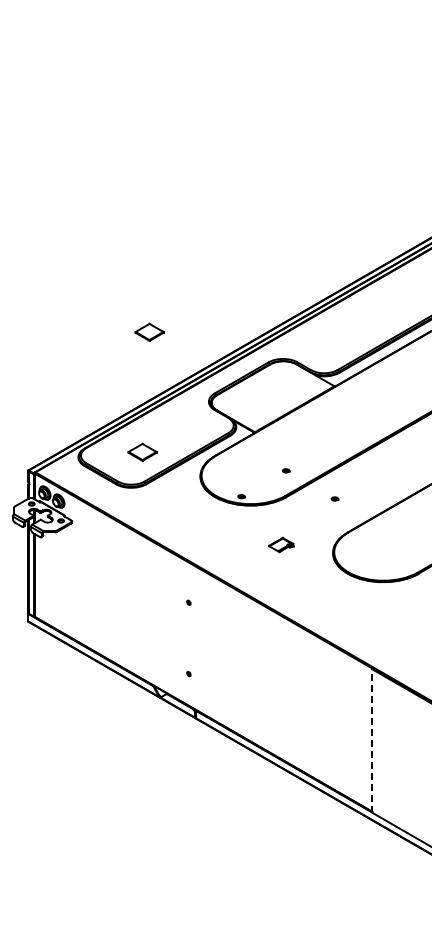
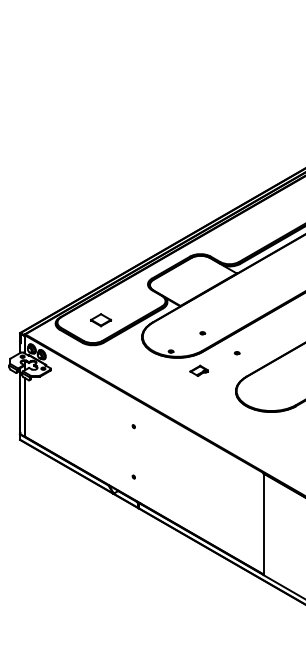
part: (149, 331) -> (105, 234), removed
part: (280, 544) -> (198, 370), moved
line: (372, 740) -> (263, 524), dashed -> solid

